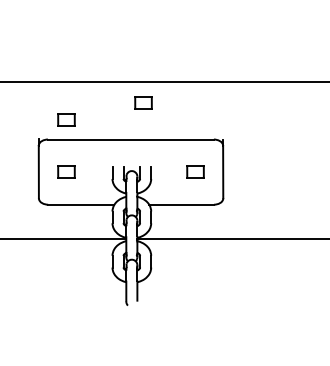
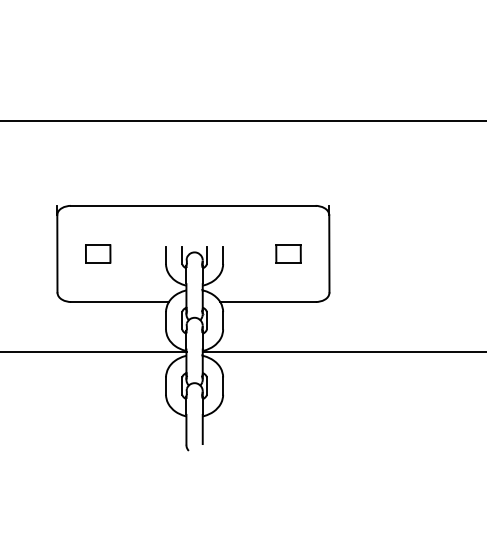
part: (143, 102) -> (211, 151), removed
part: (66, 119) -> (98, 176), removed

